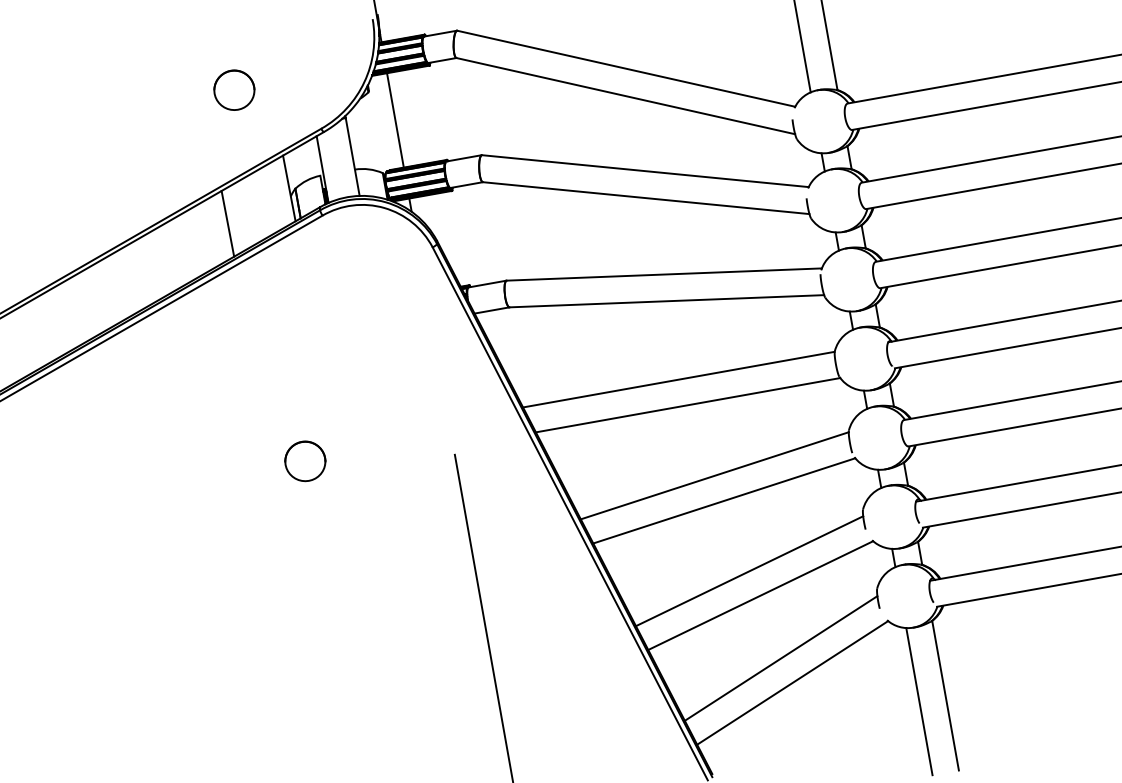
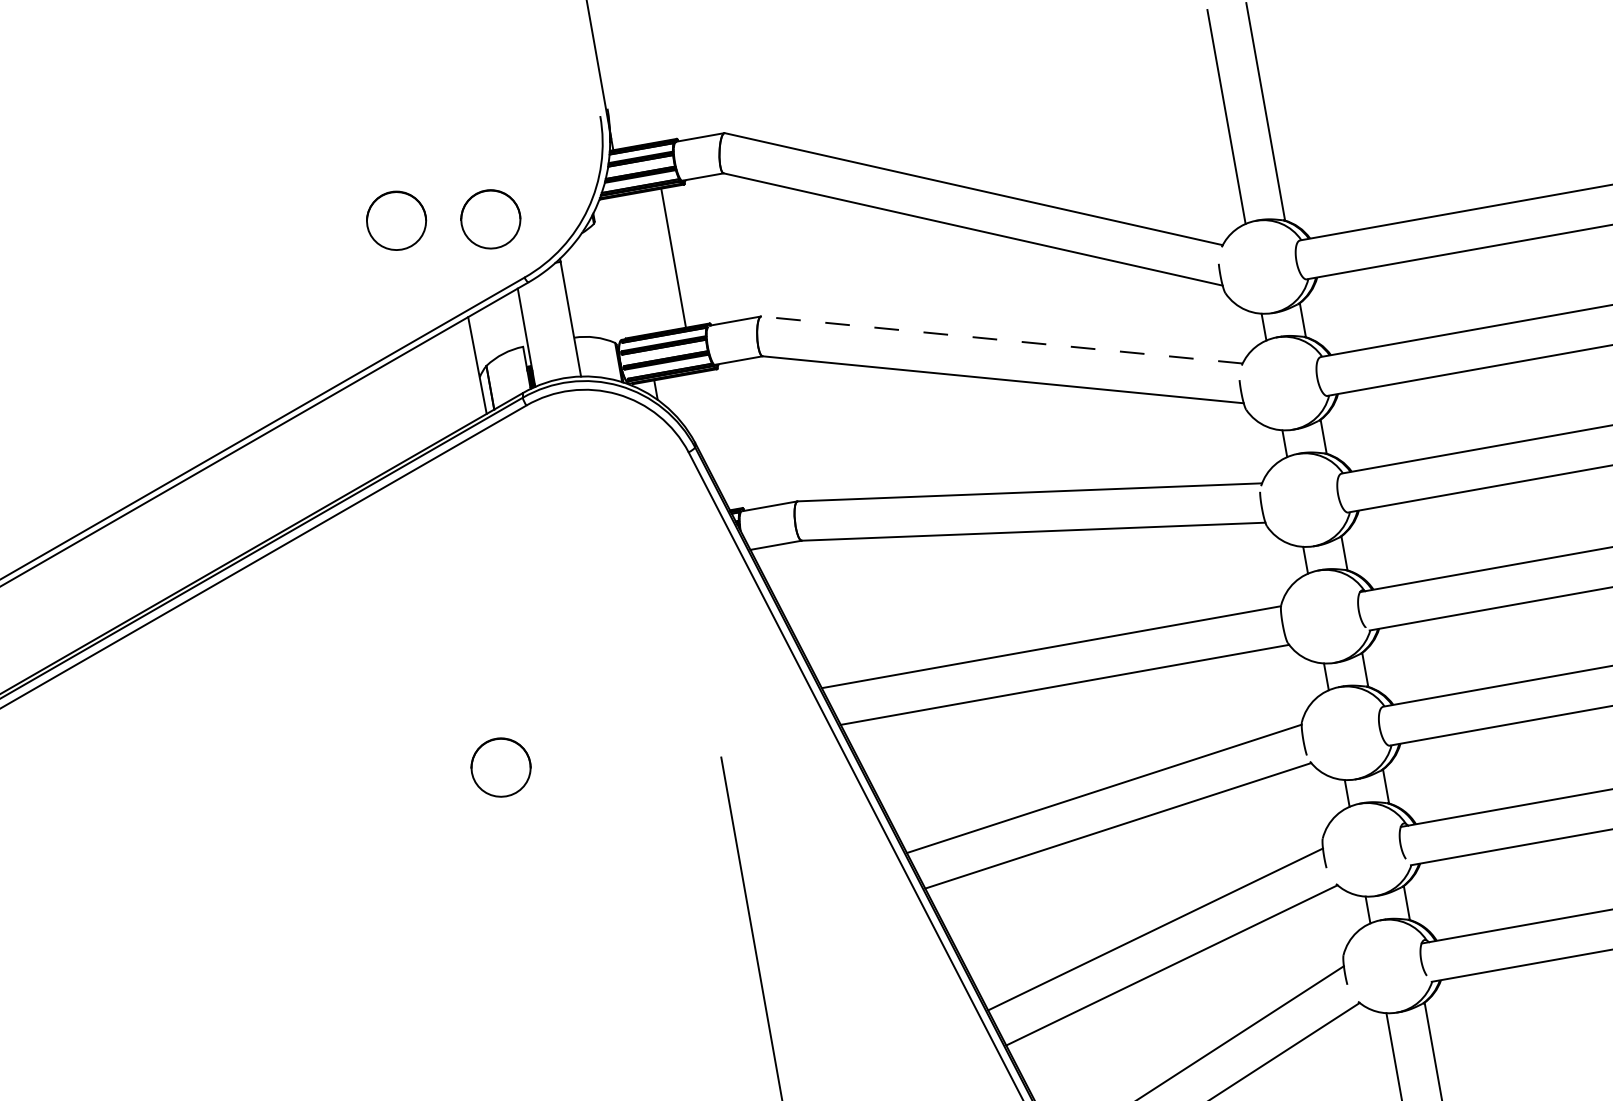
part: (298, 88) -> (490, 218), added
line: (395, 120) -> (673, 258), moved
line: (644, 171) -> (1000, 340), solid -> dashed
line: (227, 223) -> (386, 417), removed

